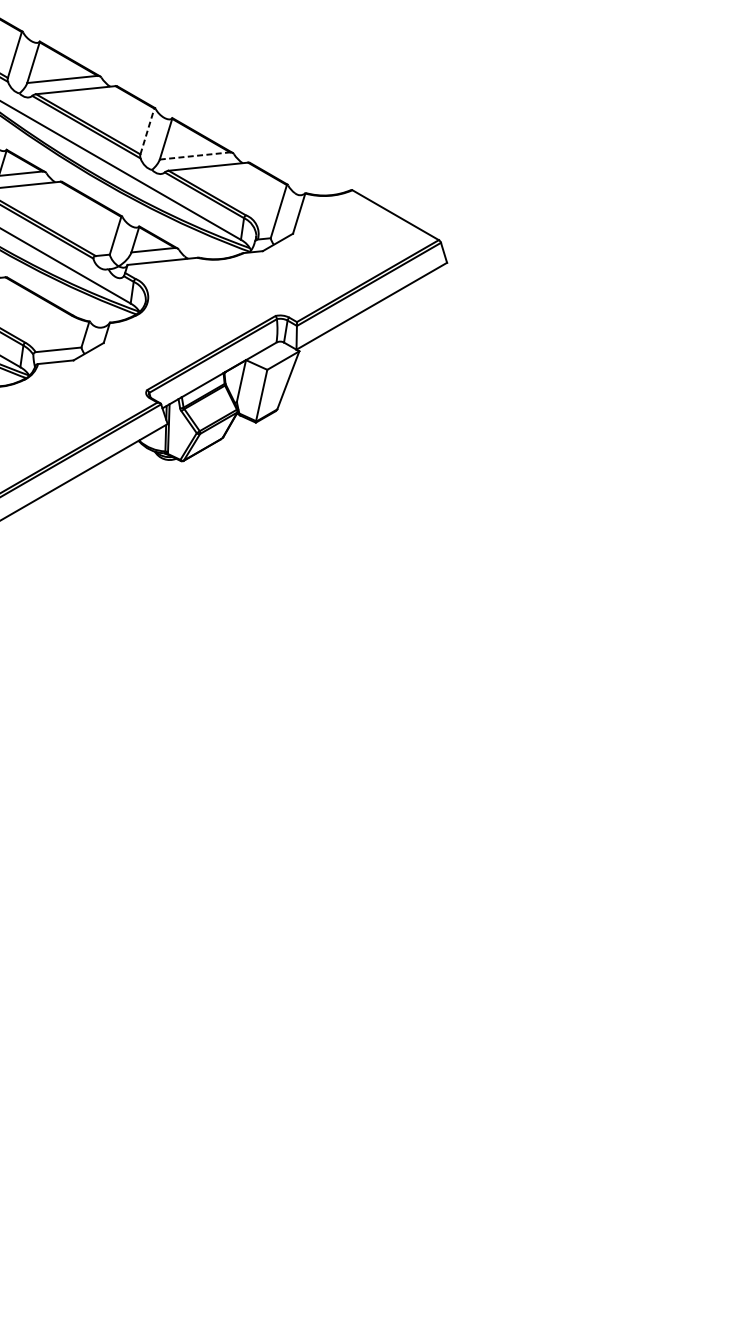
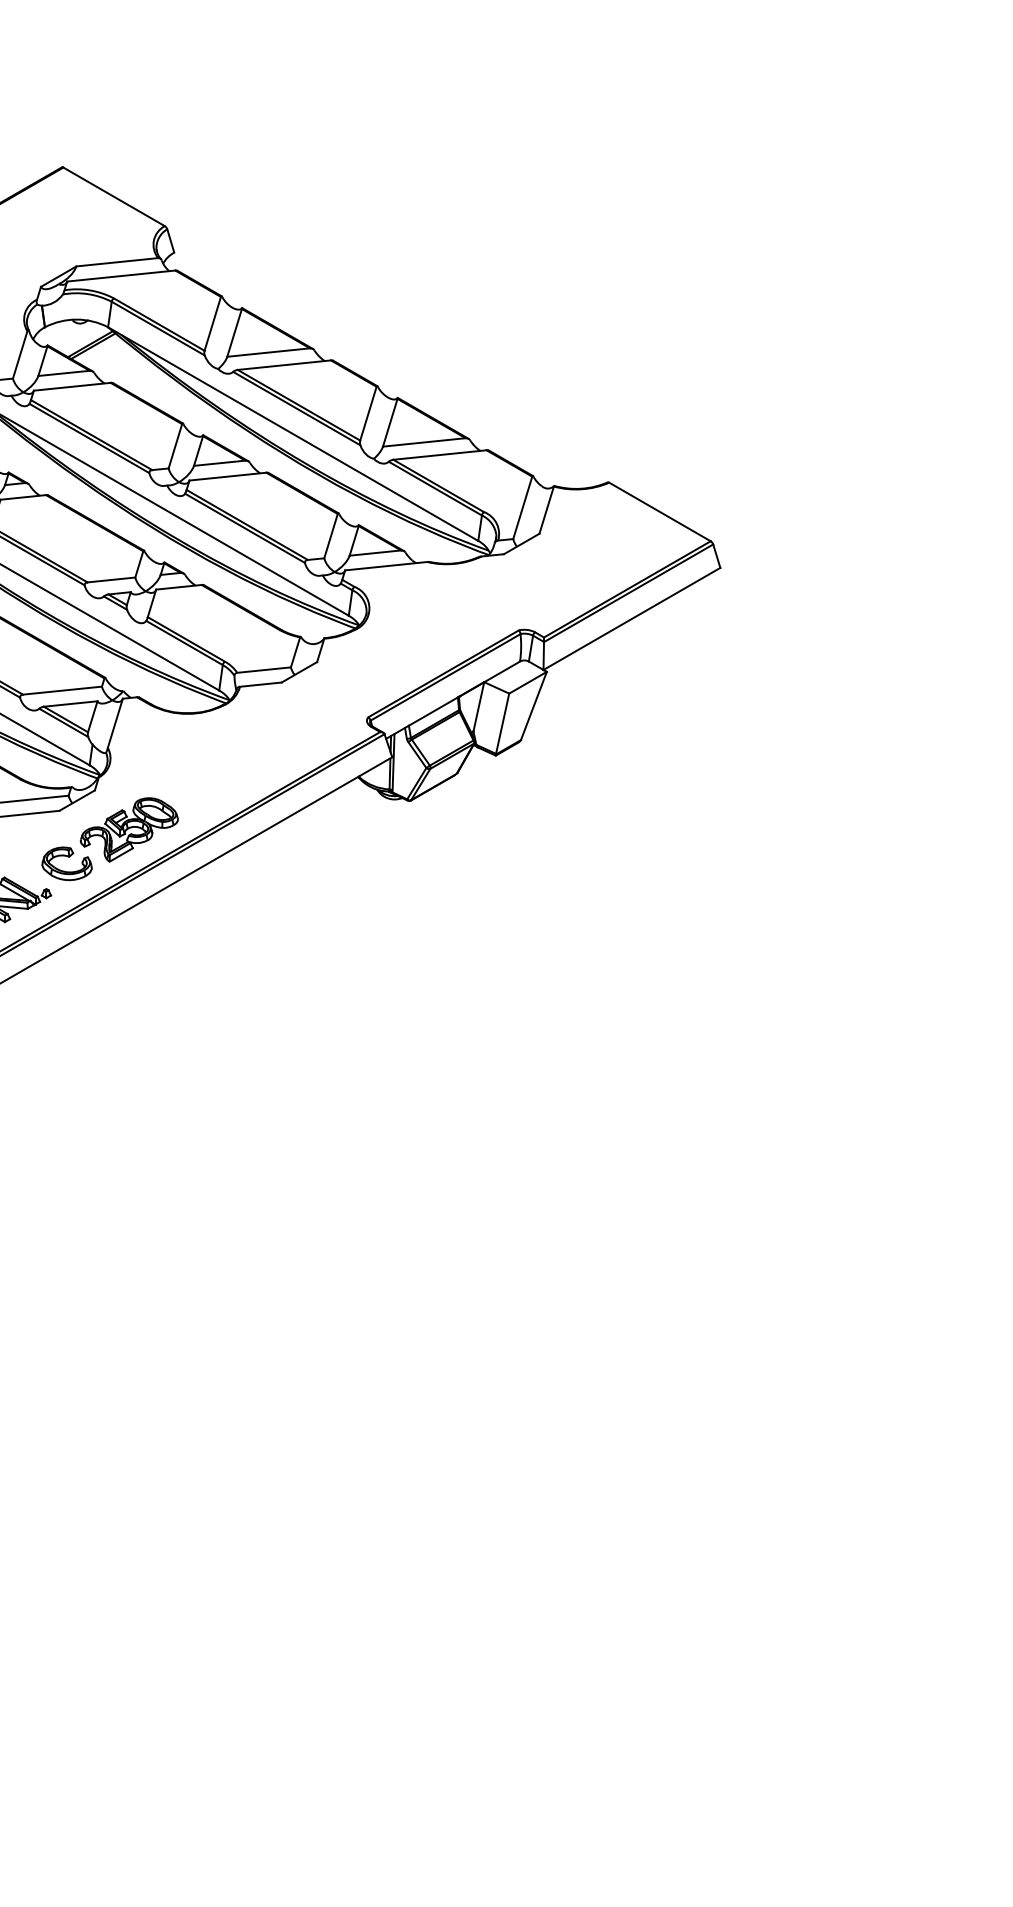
line: (147, 131) -> (368, 413), dashed -> solid
line: (195, 156) -> (424, 442), dashed -> solid

